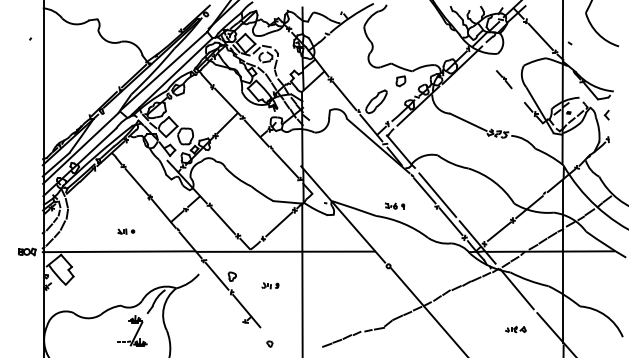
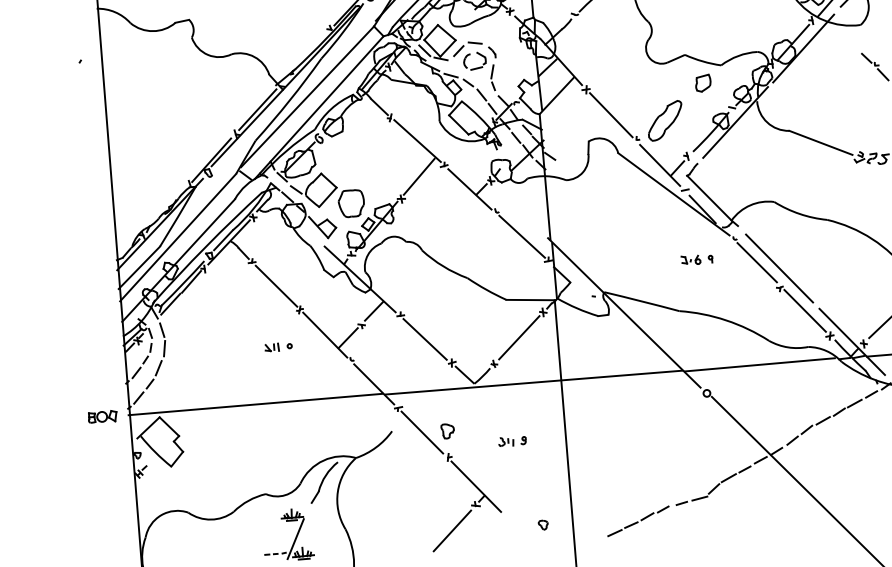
part: (395, 205) -> (697, 258), moved
part: (126, 231) -> (278, 346), moved
line: (421, 251) -> (759, 364), added
line: (230, 336) -> (452, 531), added
part: (269, 343) -> (542, 524), moved

